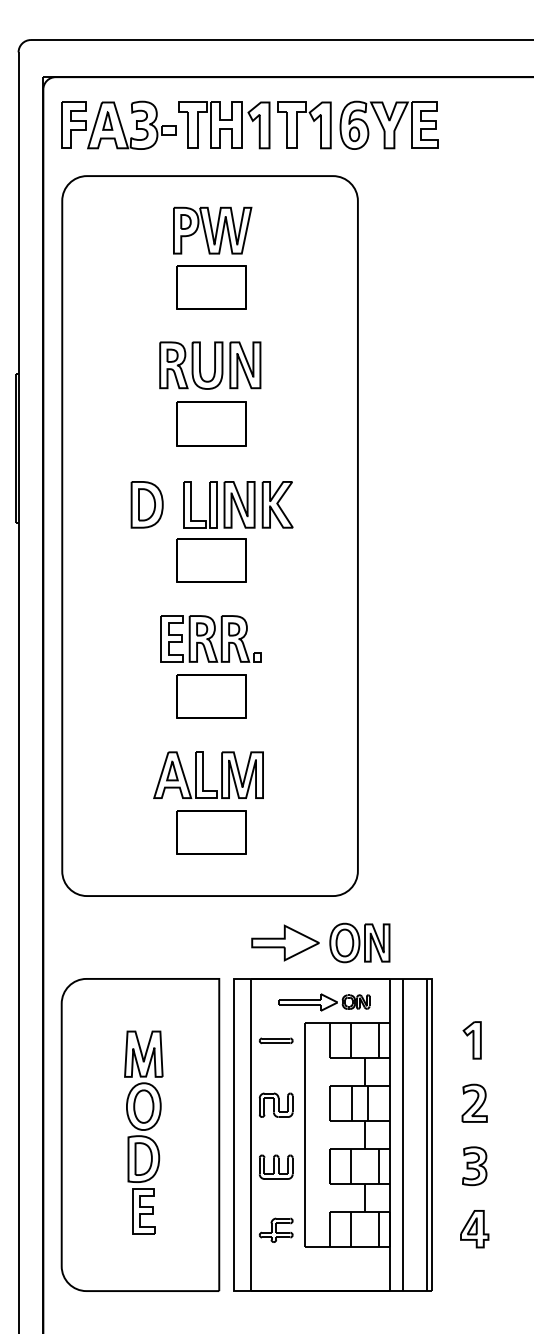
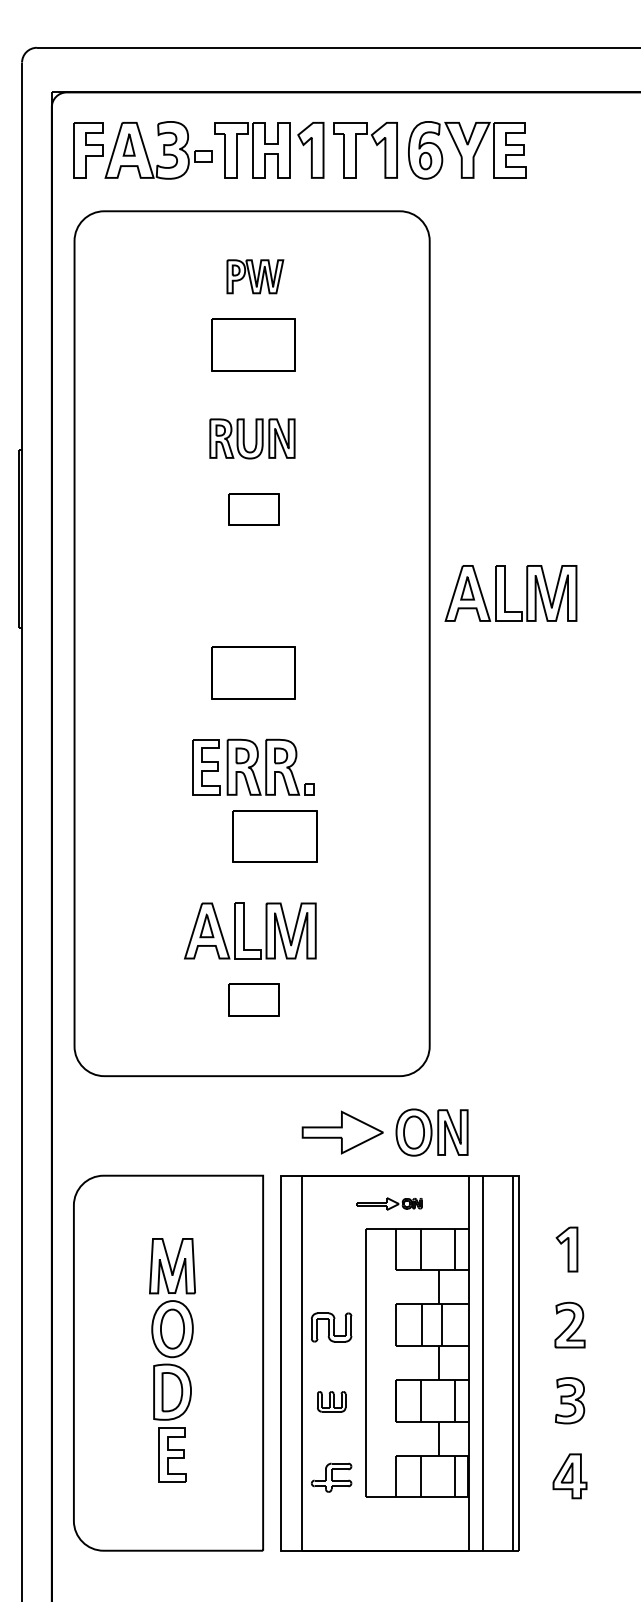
part: (212, 230) -> (255, 276), size x0.6
part: (210, 365) -> (252, 438), size x0.7
part: (211, 423) -> (253, 508), size x0.6
part: (425, 493) -> (510, 592), added
part: (211, 504) -> (253, 605), removed
part: (211, 696) -> (275, 836), moved
part: (211, 832) -> (253, 999), size x0.6
part: (324, 1002) -> (389, 1204), size x0.6
part: (276, 1040) -> (331, 1249), removed
part: (276, 1166) -> (331, 1401), size x0.7

